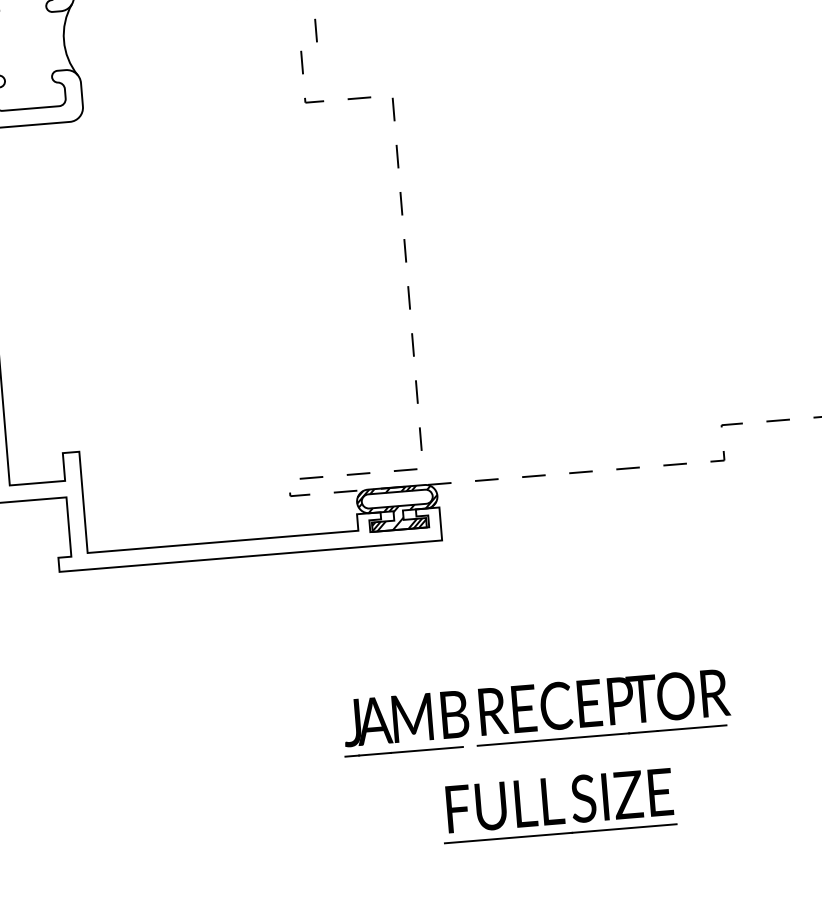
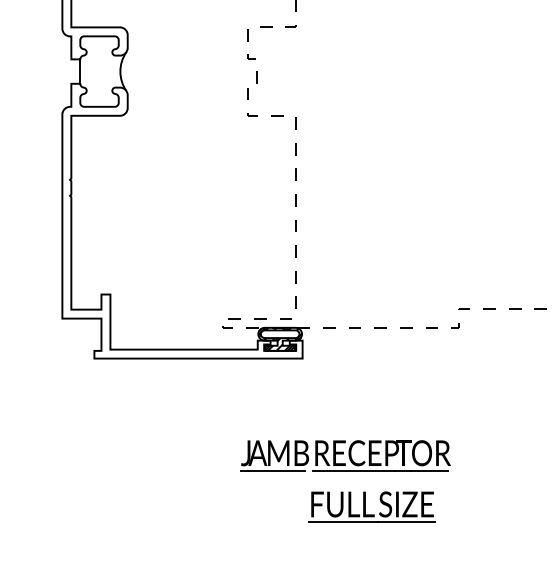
part: (558, 804) -> (371, 506), moved

